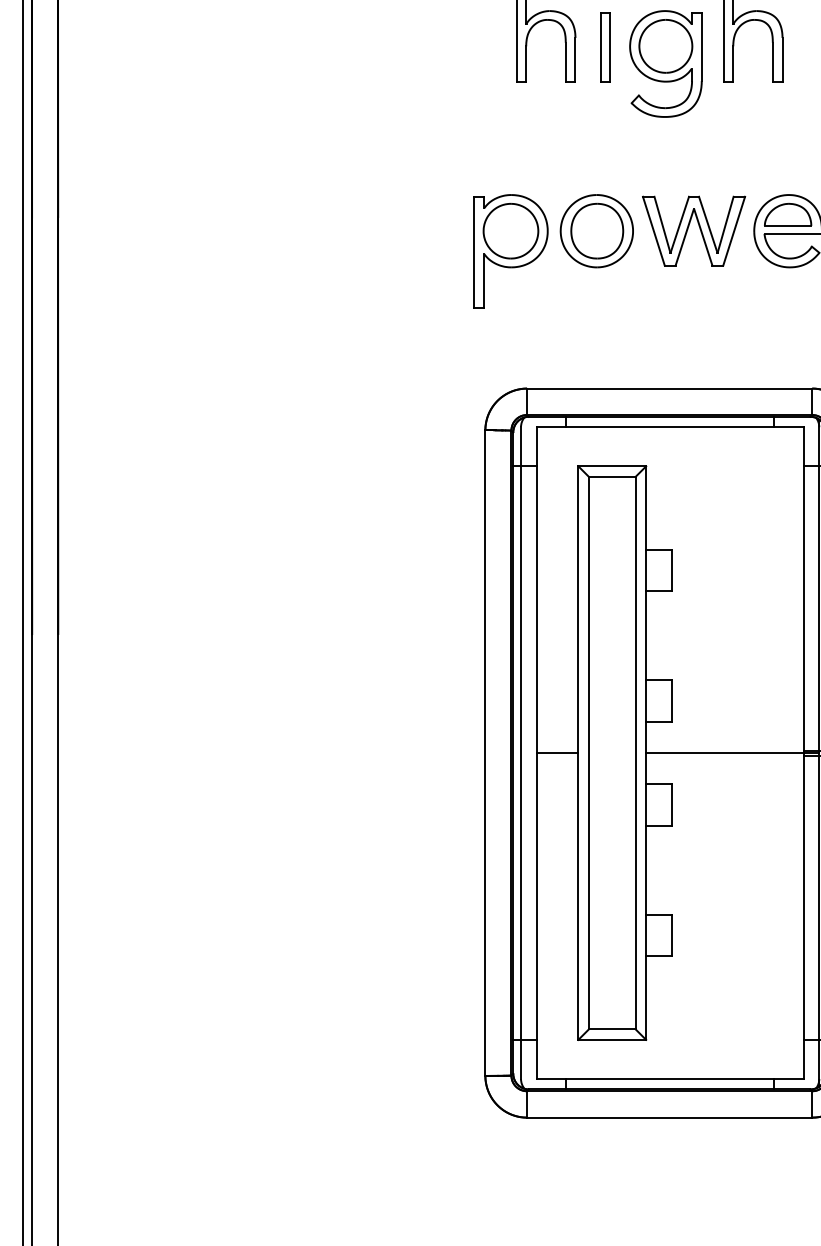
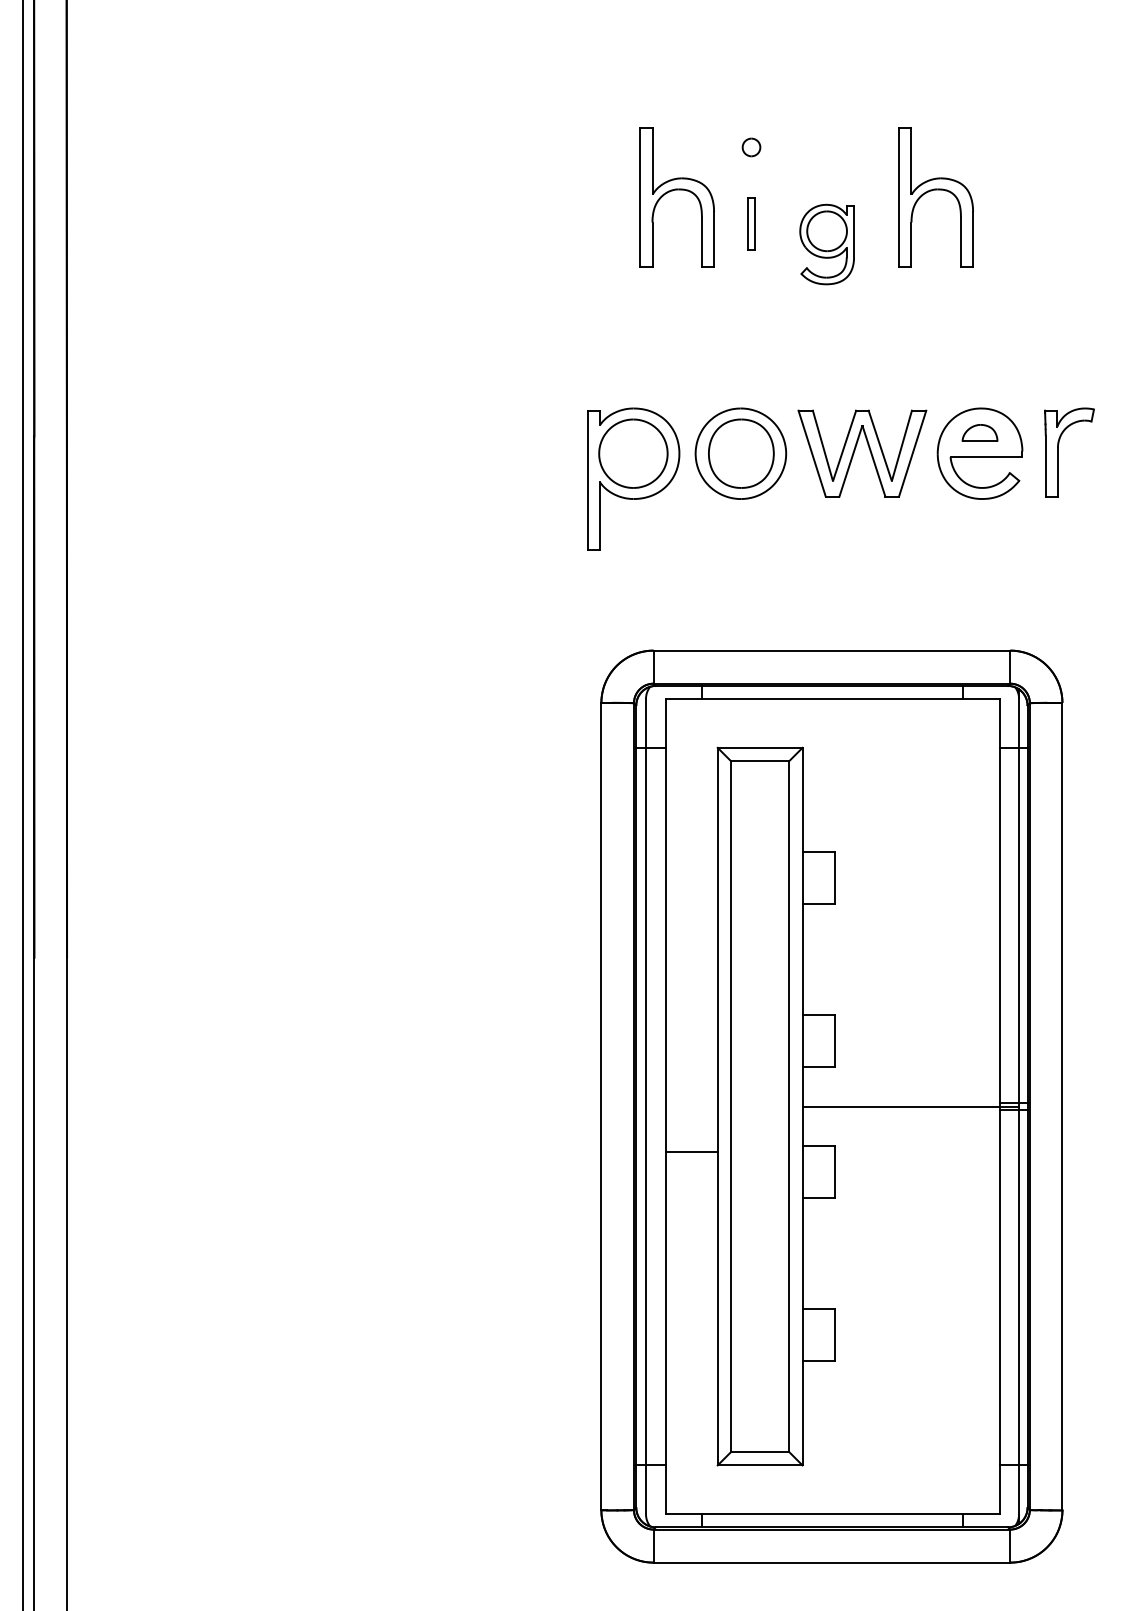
part: (605, 47) -> (751, 223), size x0.6
part: (665, 63) -> (826, 244), size x0.6
part: (787, 214) -> (979, 432), size x0.6
line: (557, 753) -> (691, 1151), moved

